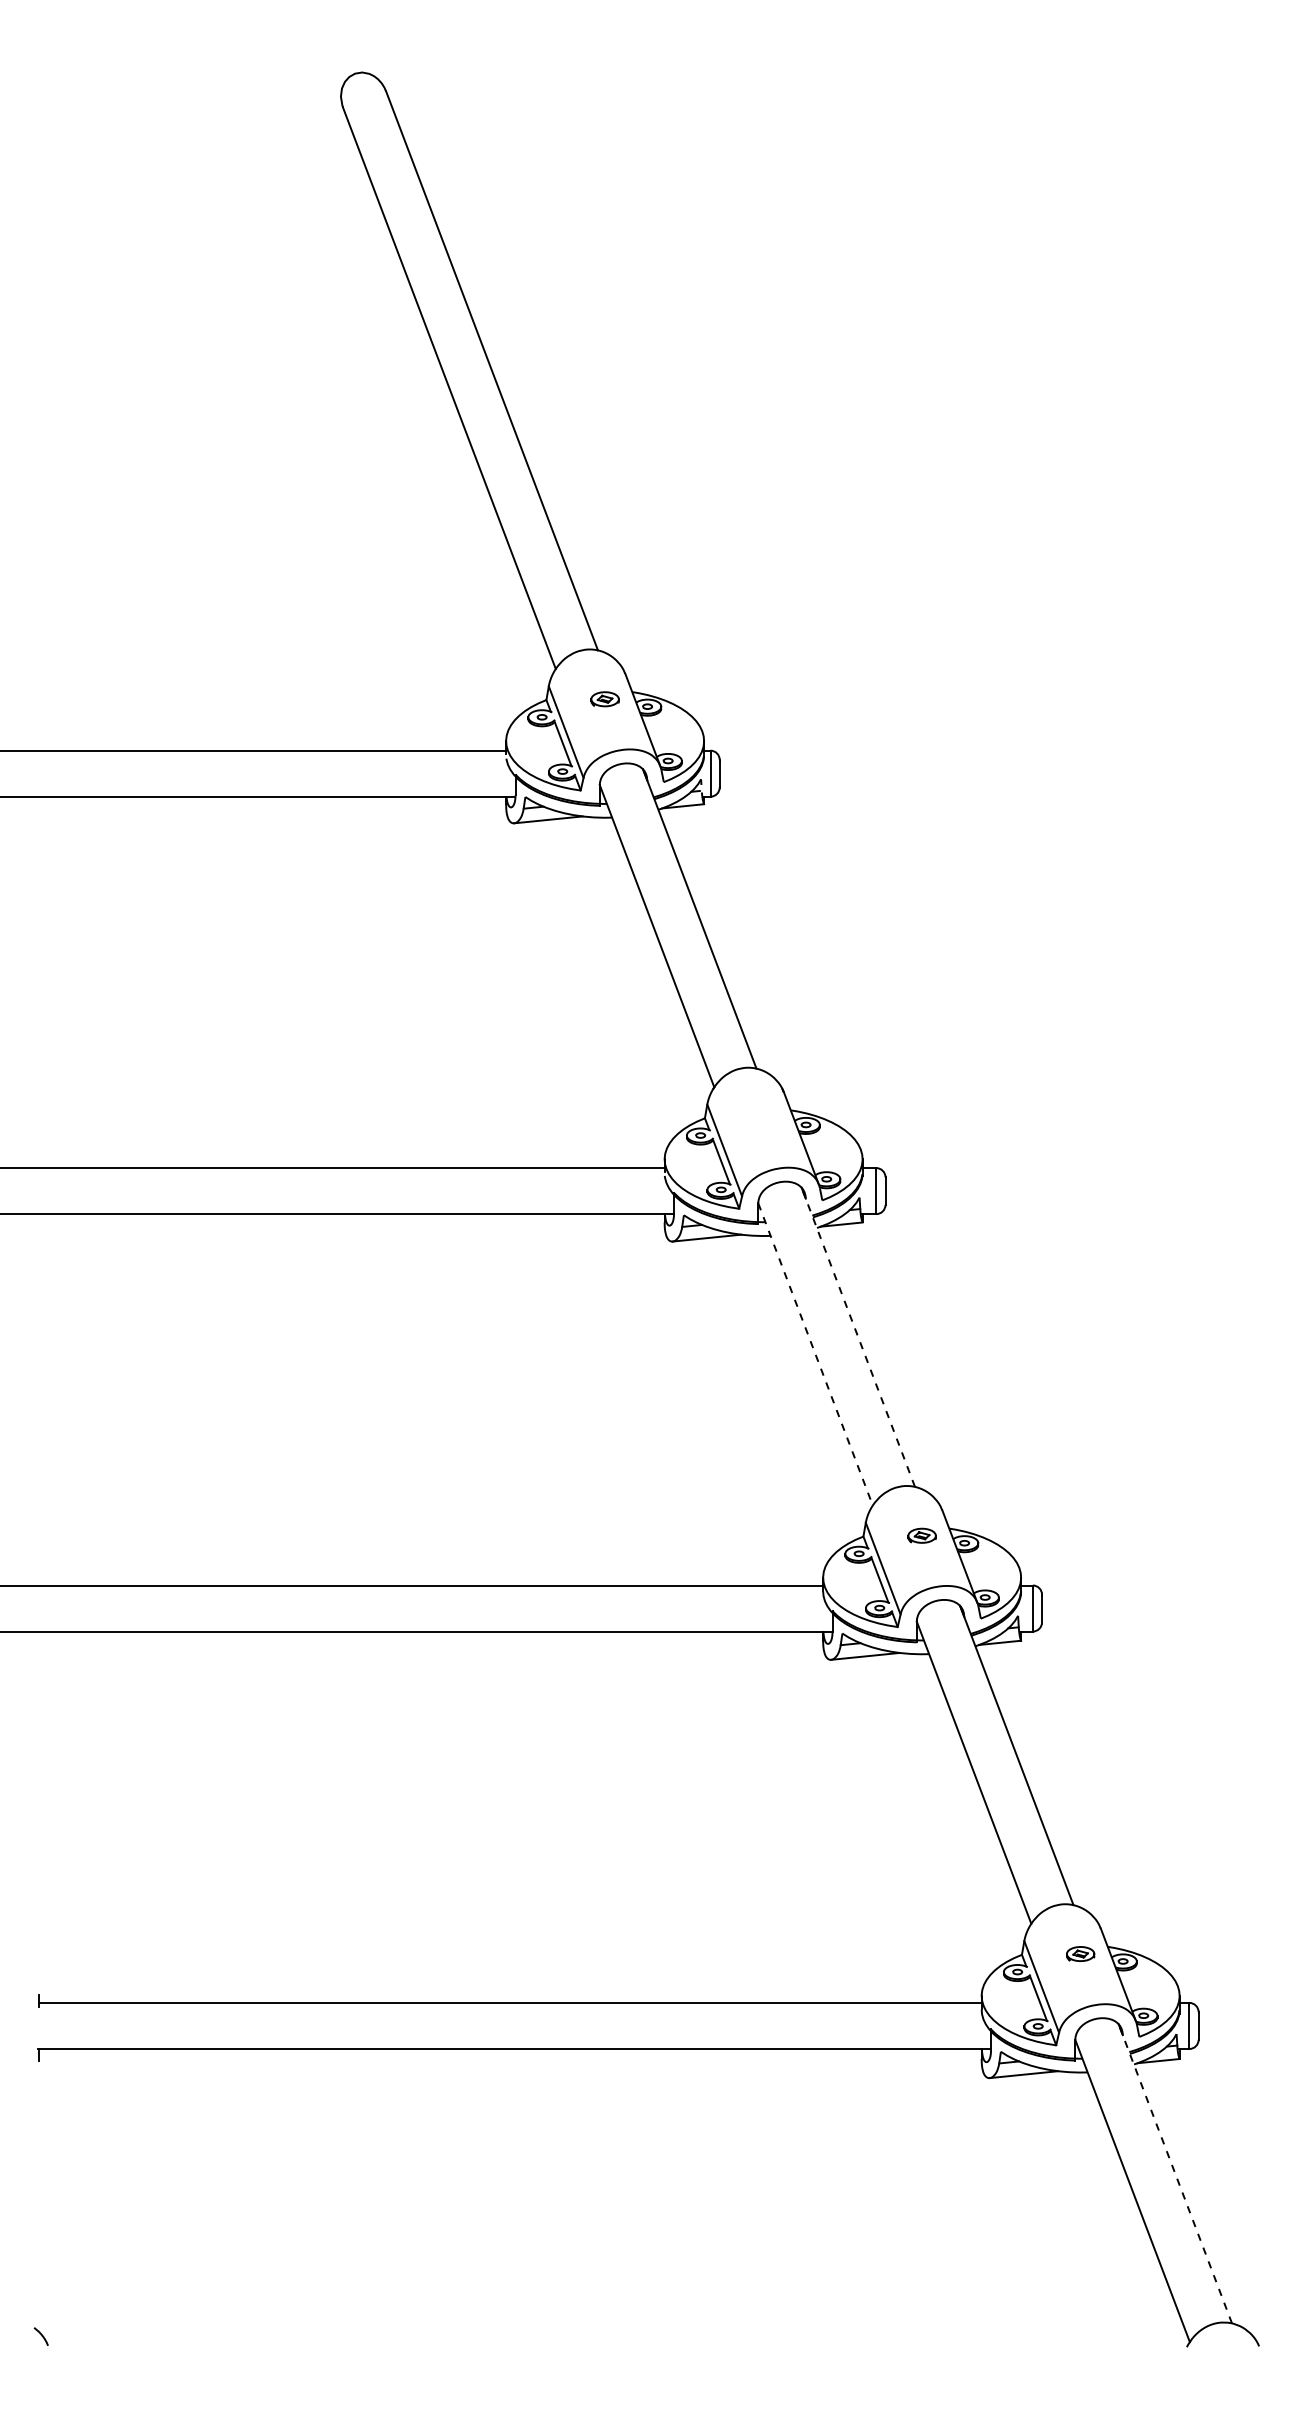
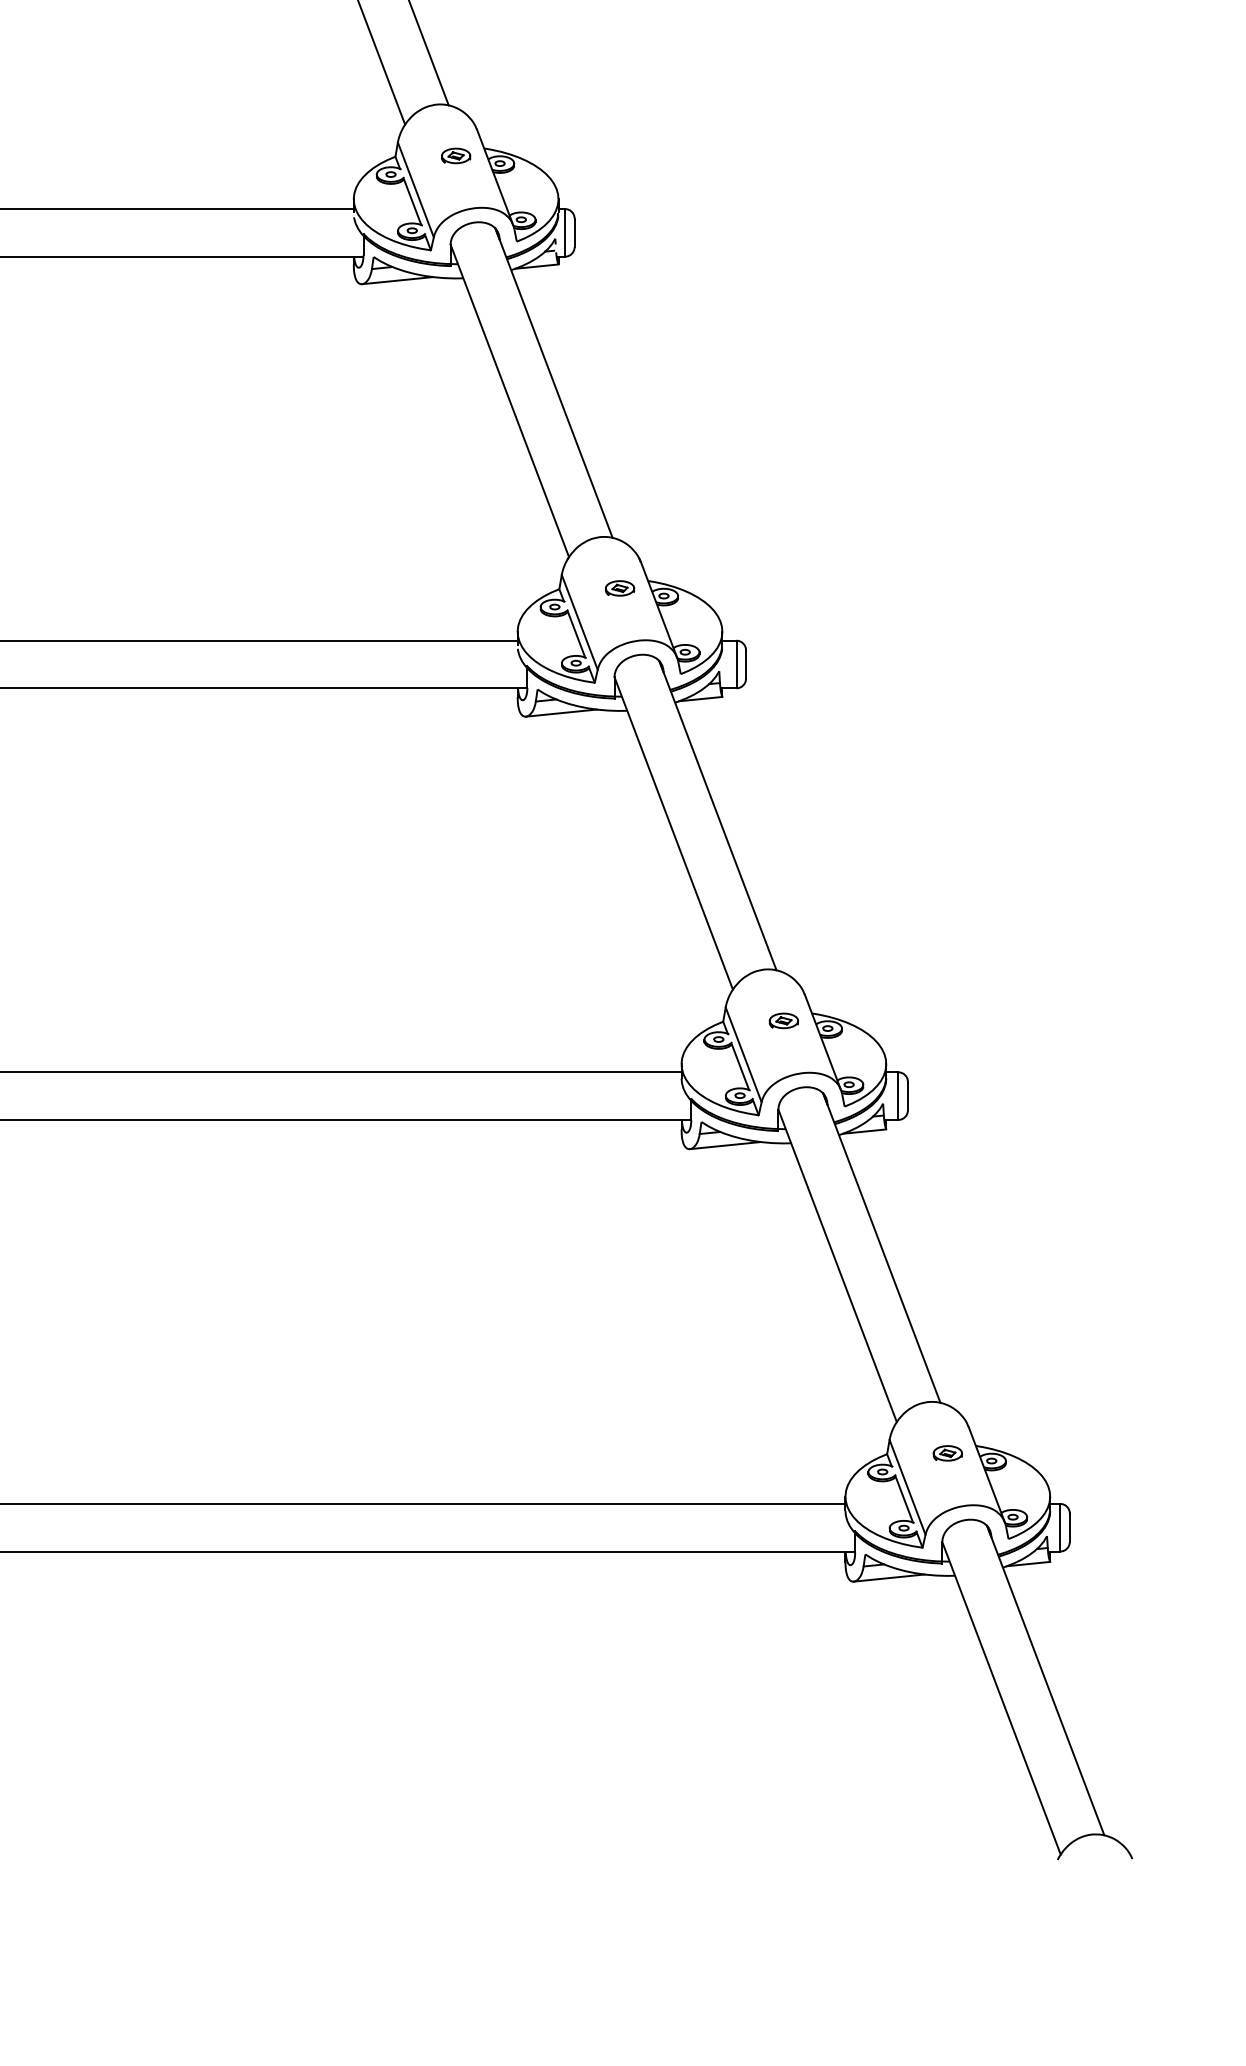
part: (763, 1117) -> (619, 588), added
line: (858, 1337) -> (718, 815), dashed -> solid
line: (815, 1354) -> (673, 833), dashed -> solid
line: (1175, 2173) -> (1045, 1680), dashed -> solid

